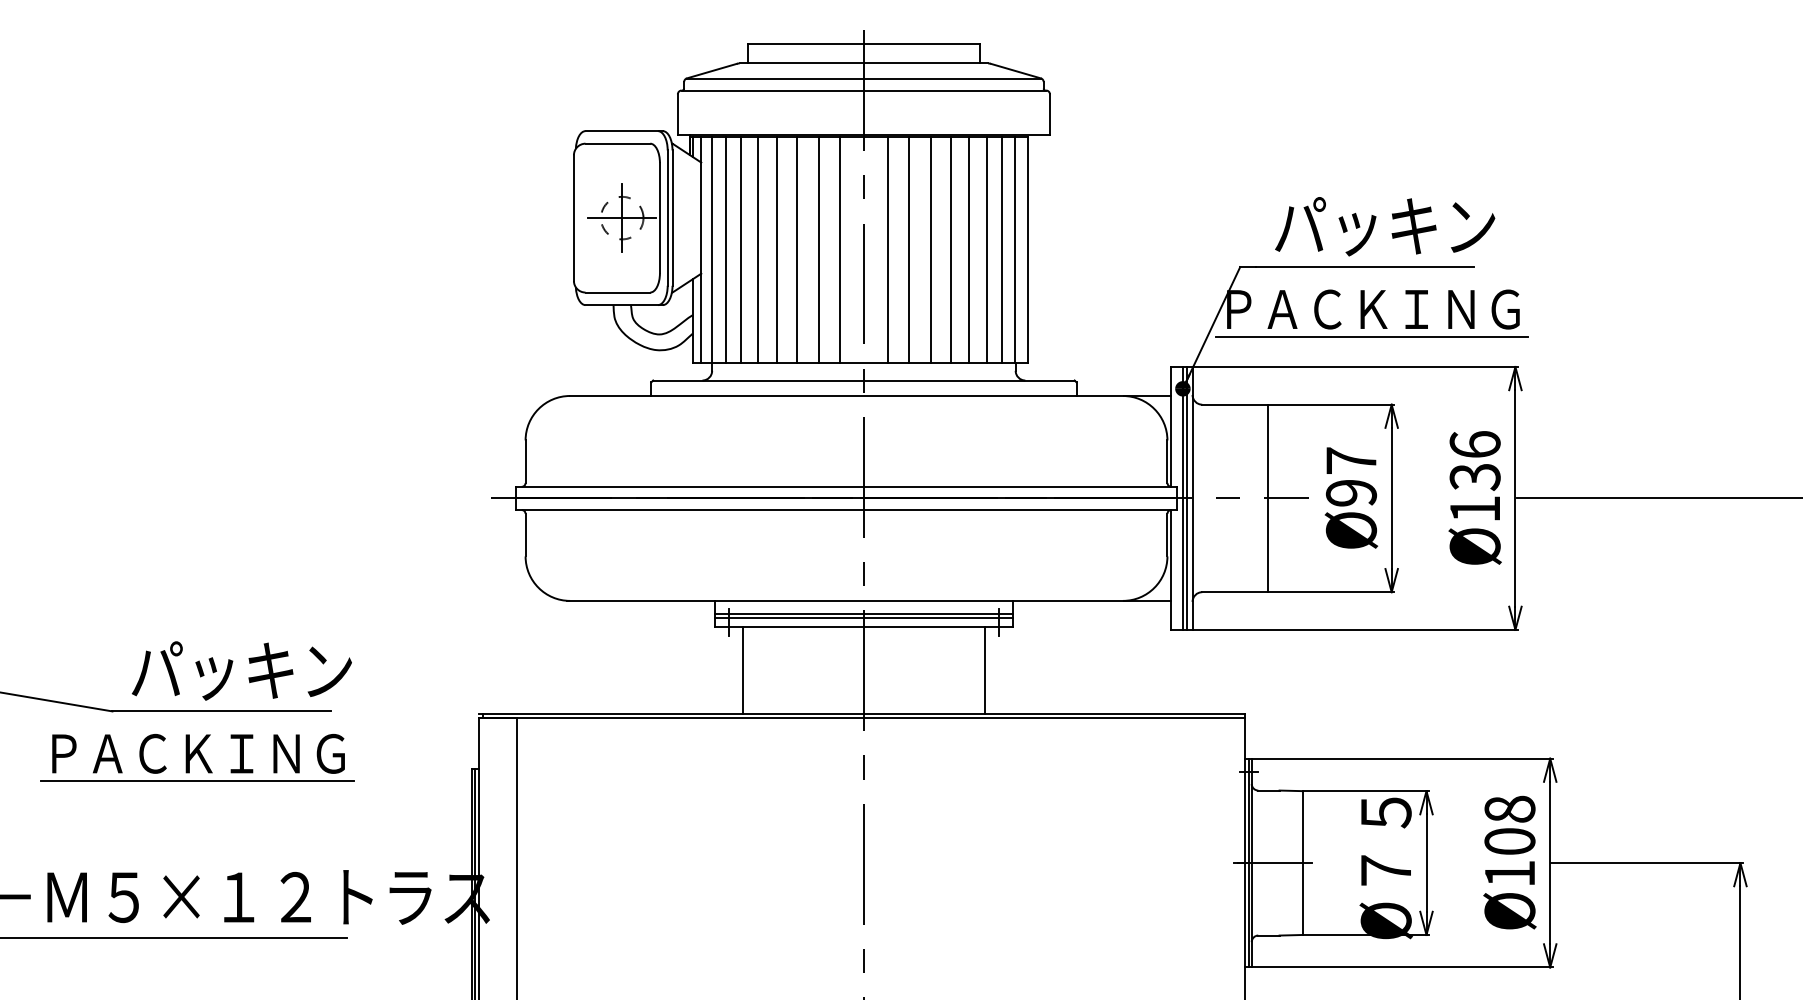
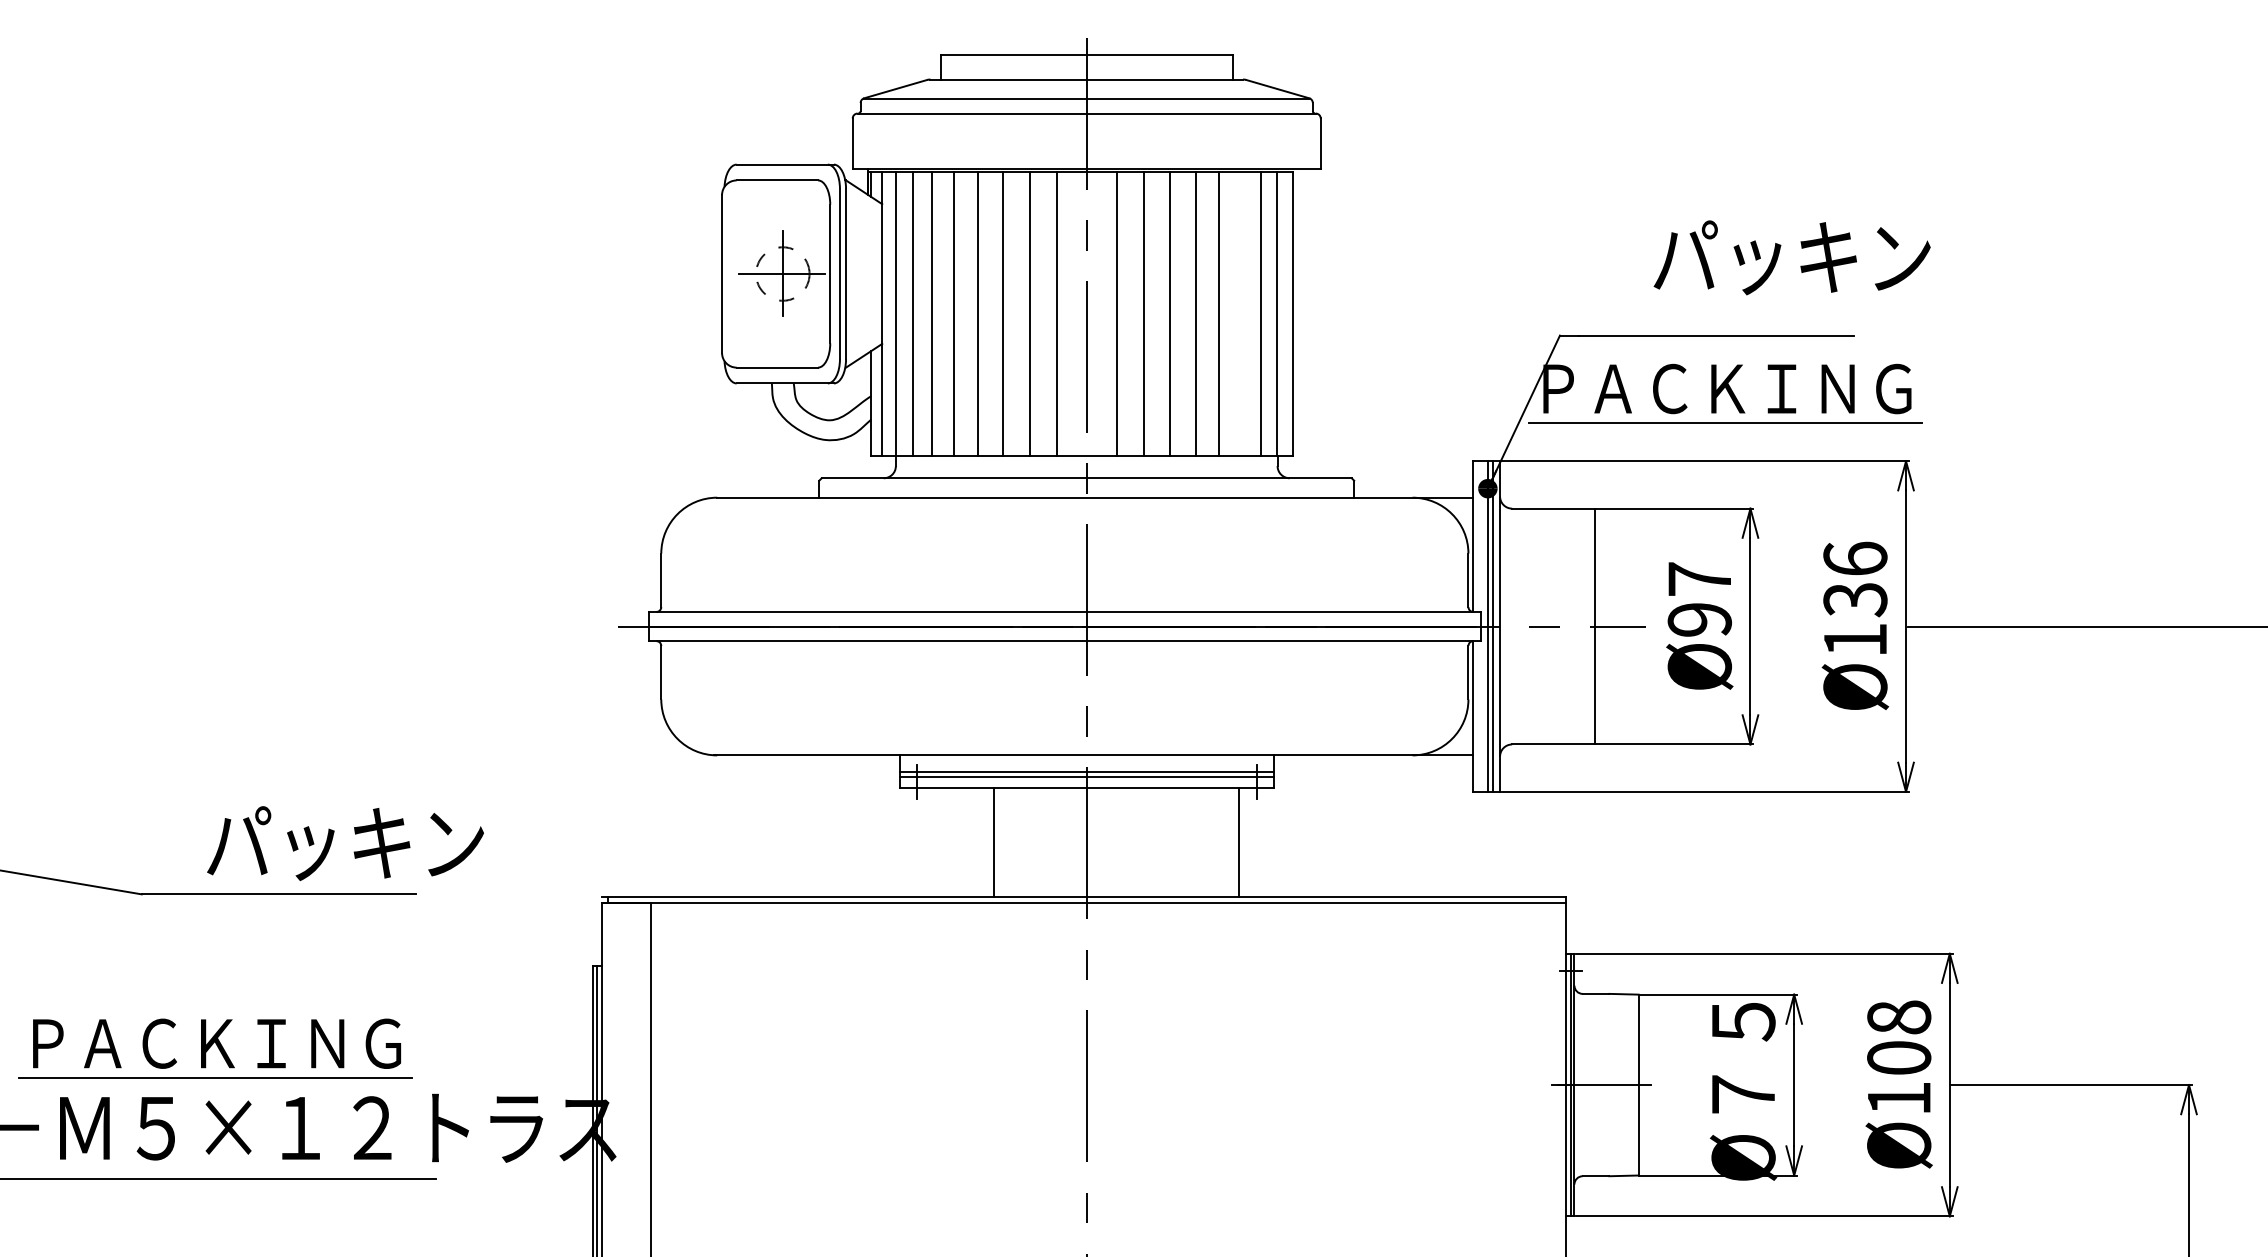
text: (1384, 226) -> (1791, 257), moved
line: (986, 249) -> (1241, 313), removed
text: (241, 670) -> (345, 843), moved
line: (742, 670) -> (993, 842), moved
part: (197, 757) -> (215, 1048), moved

